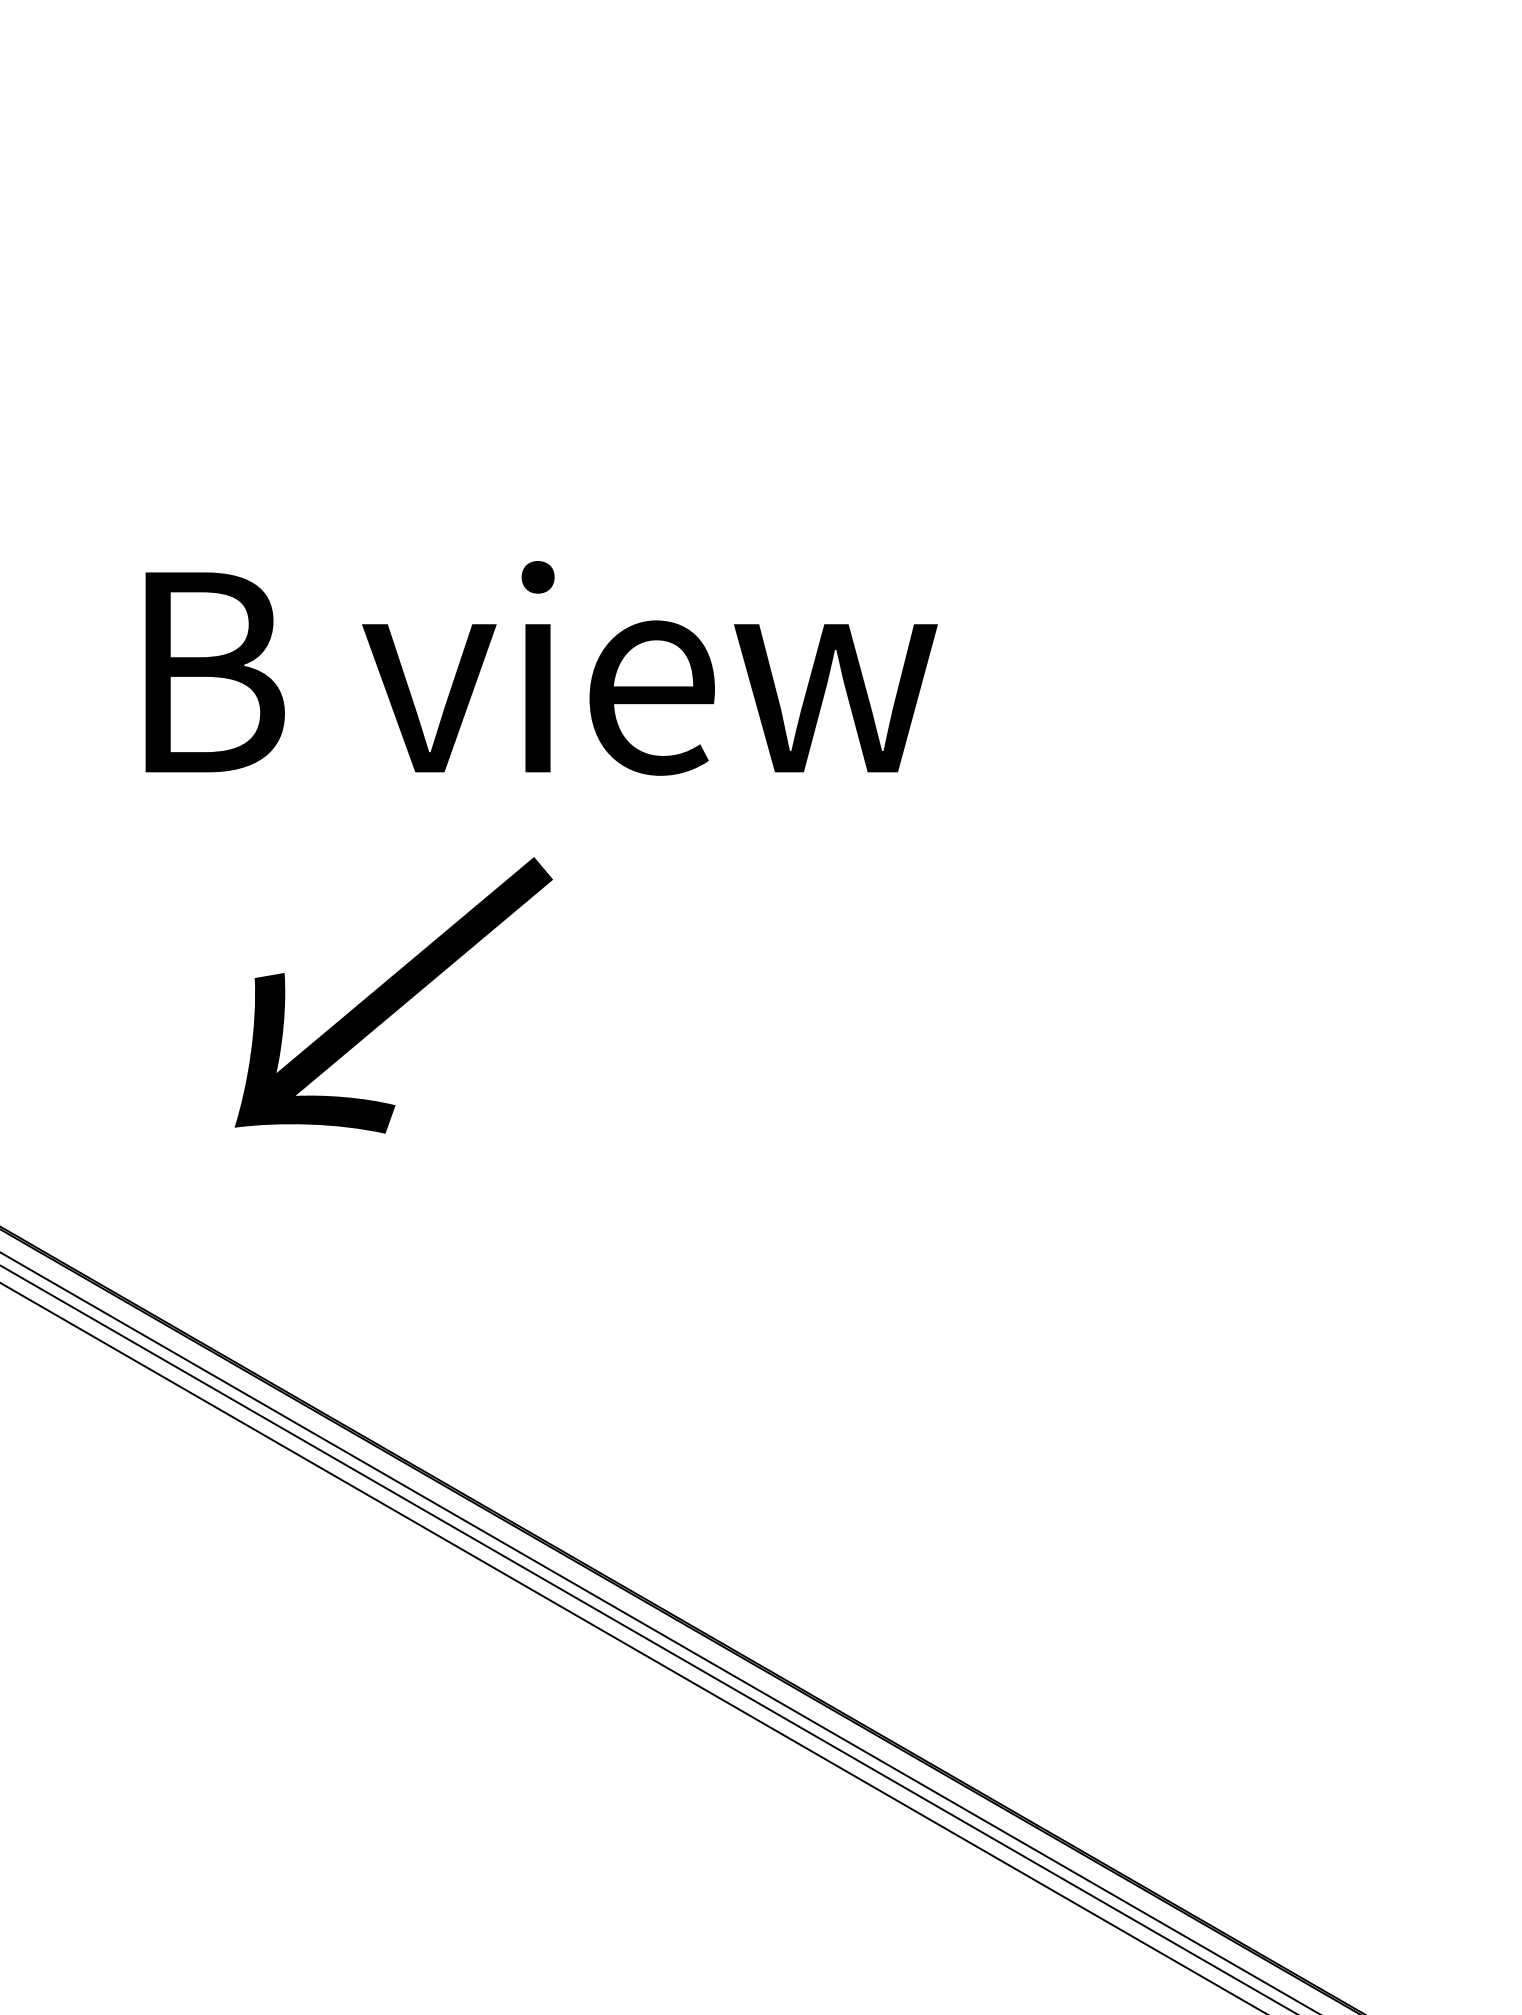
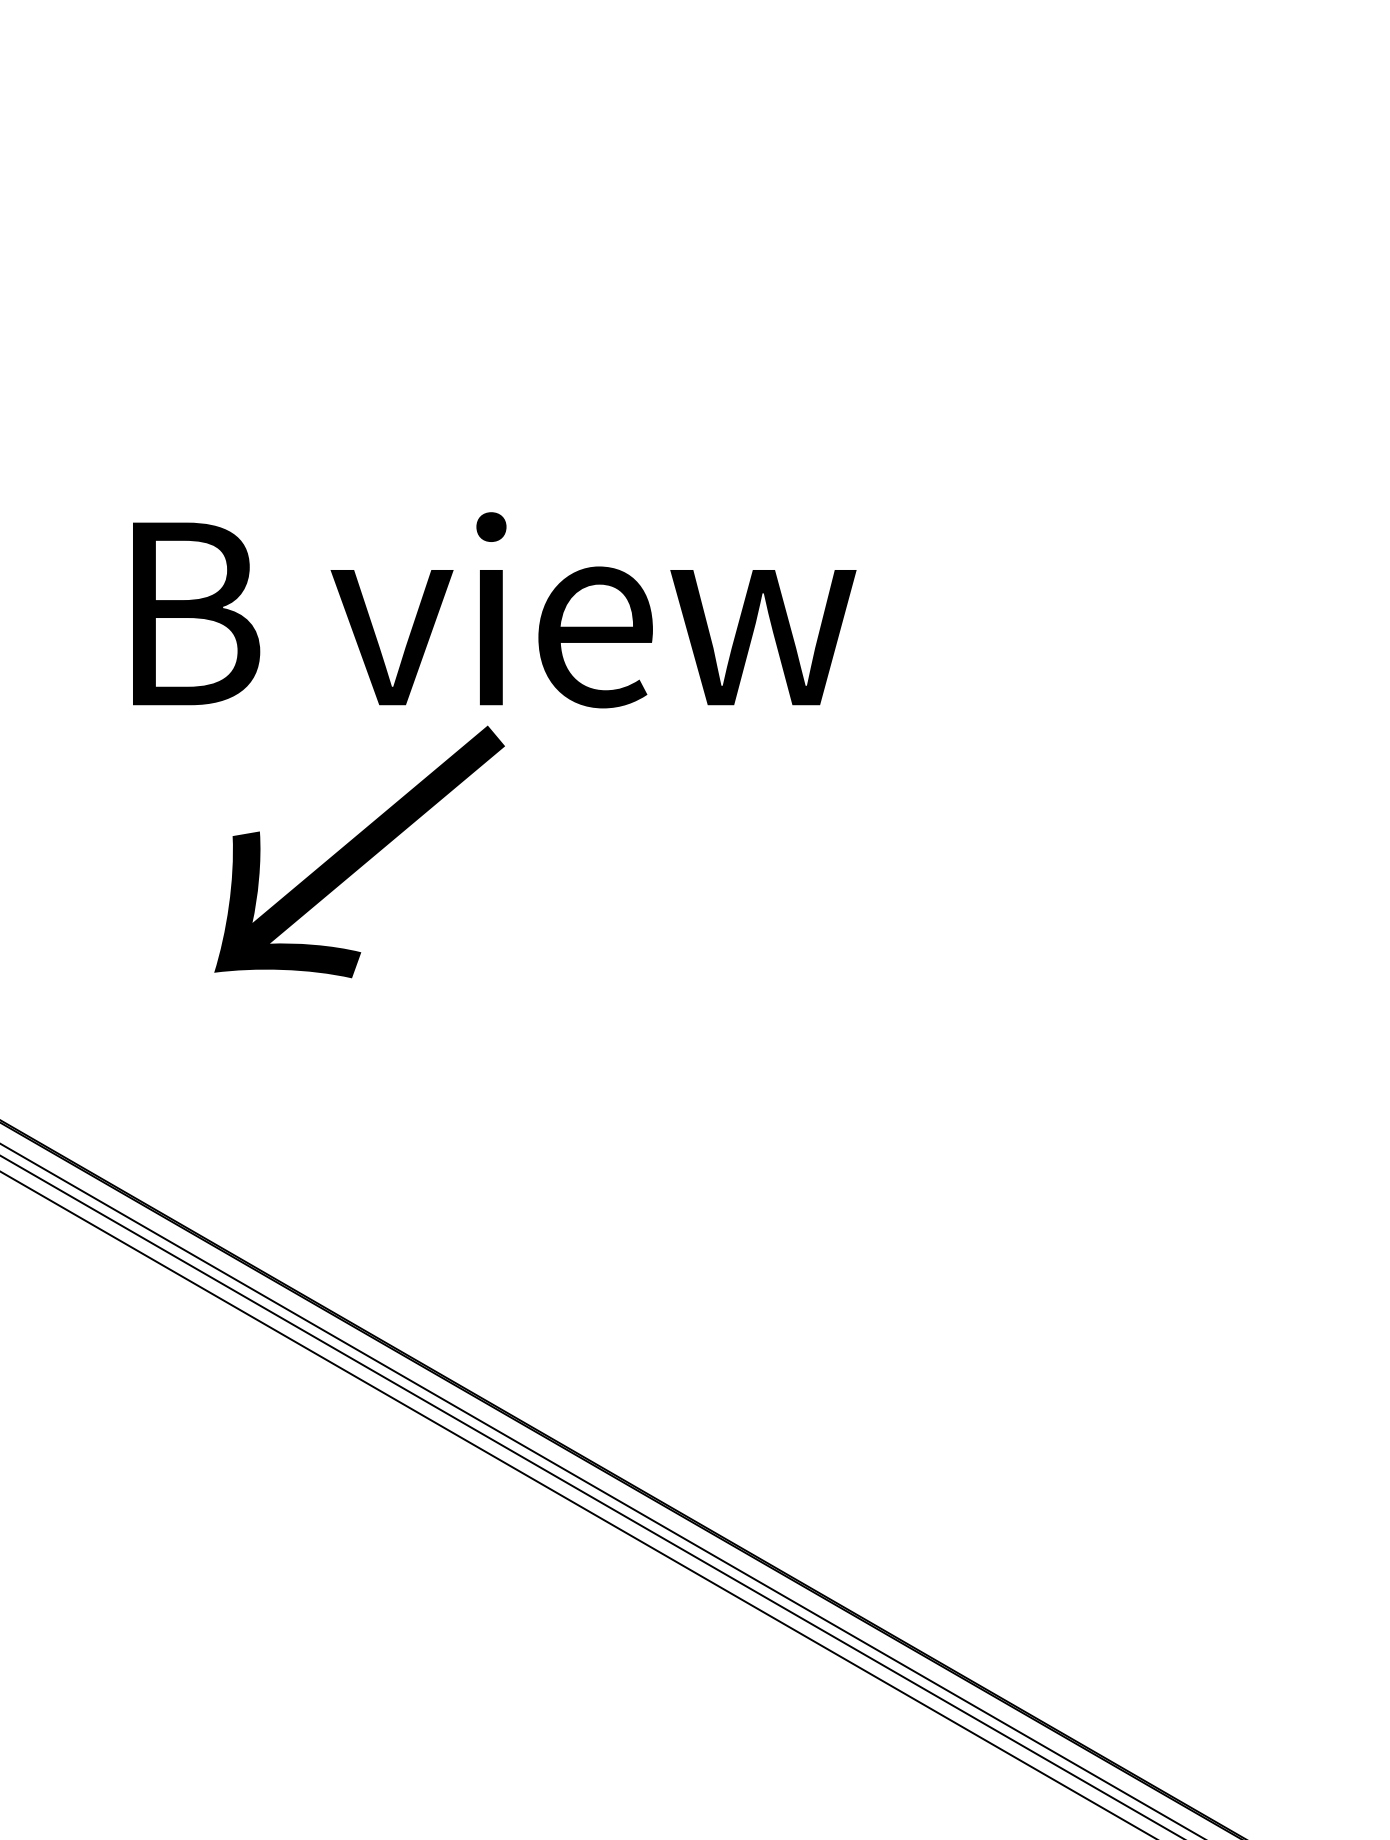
text: (393, 994) -> (359, 851), moved

